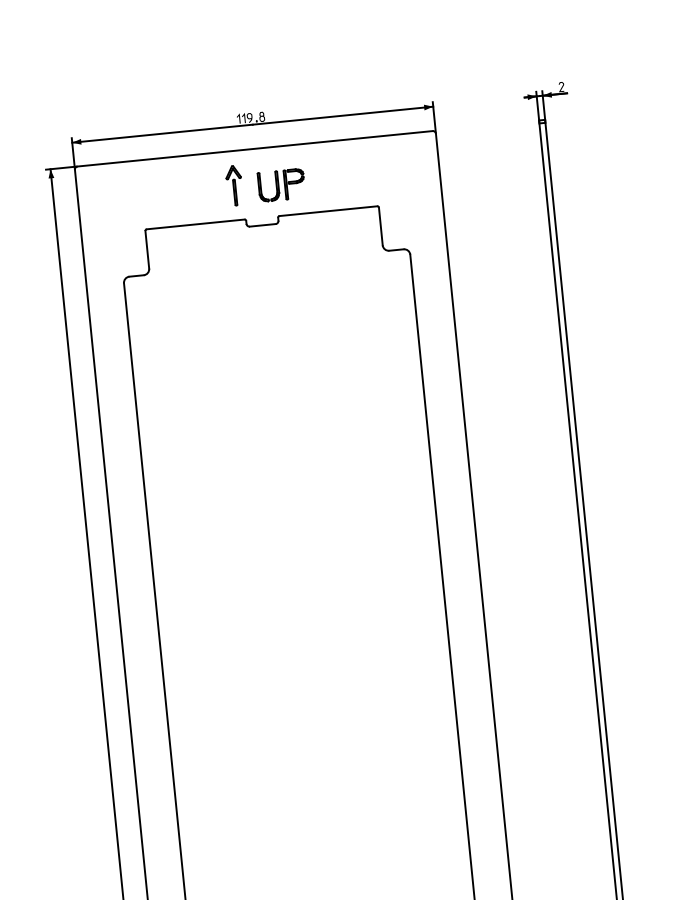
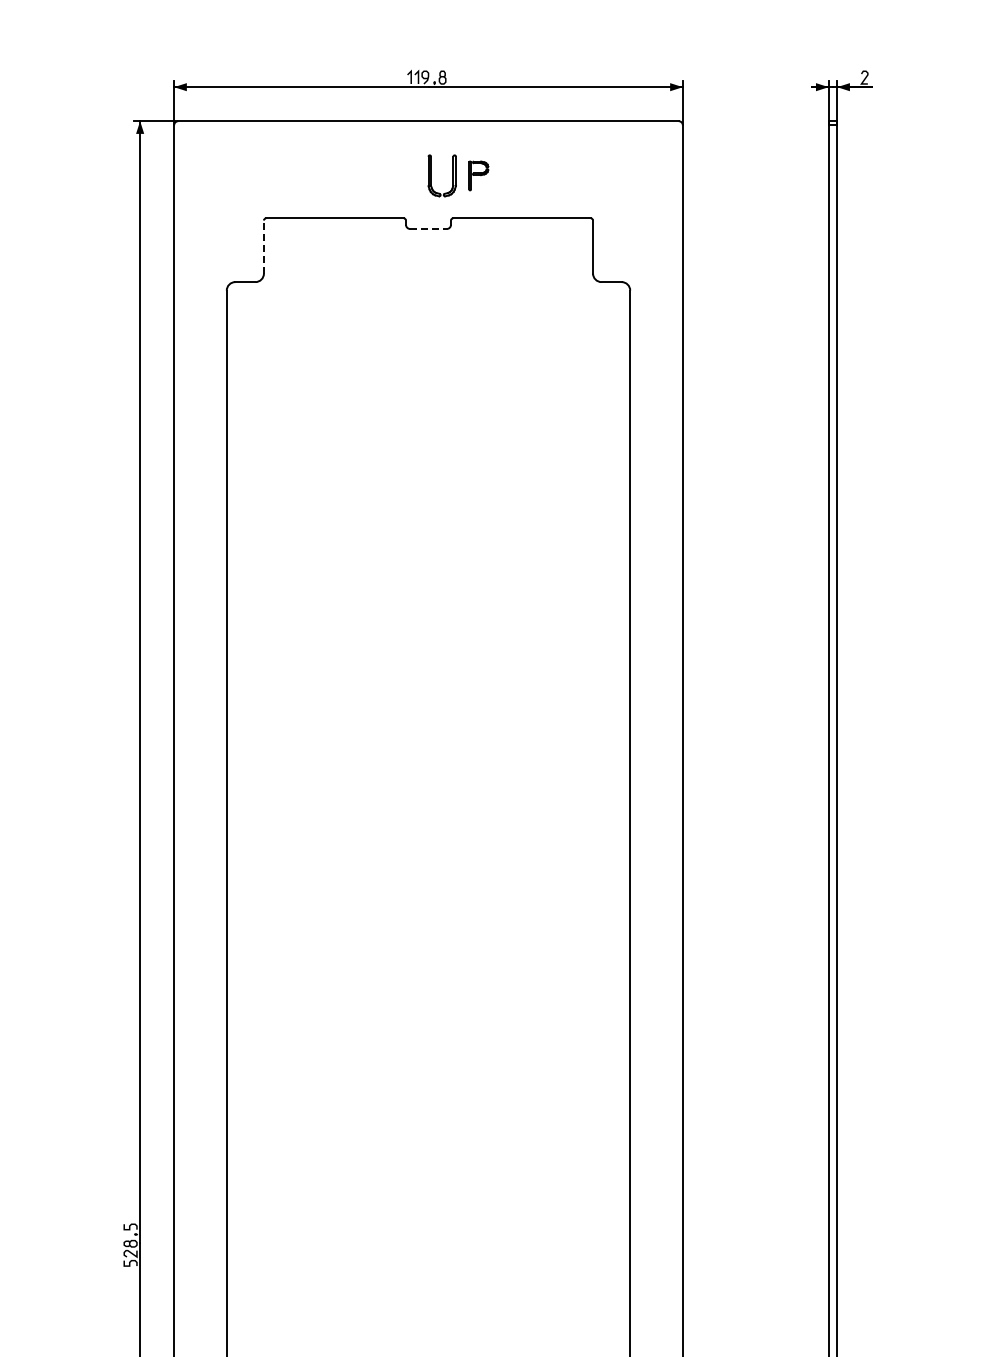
part: (294, 183) -> (478, 175), size x0.7
part: (234, 185) -> (394, 169), removed
line: (263, 225) -> (429, 229), solid -> dashed
line: (147, 250) -> (263, 247), solid -> dashed

